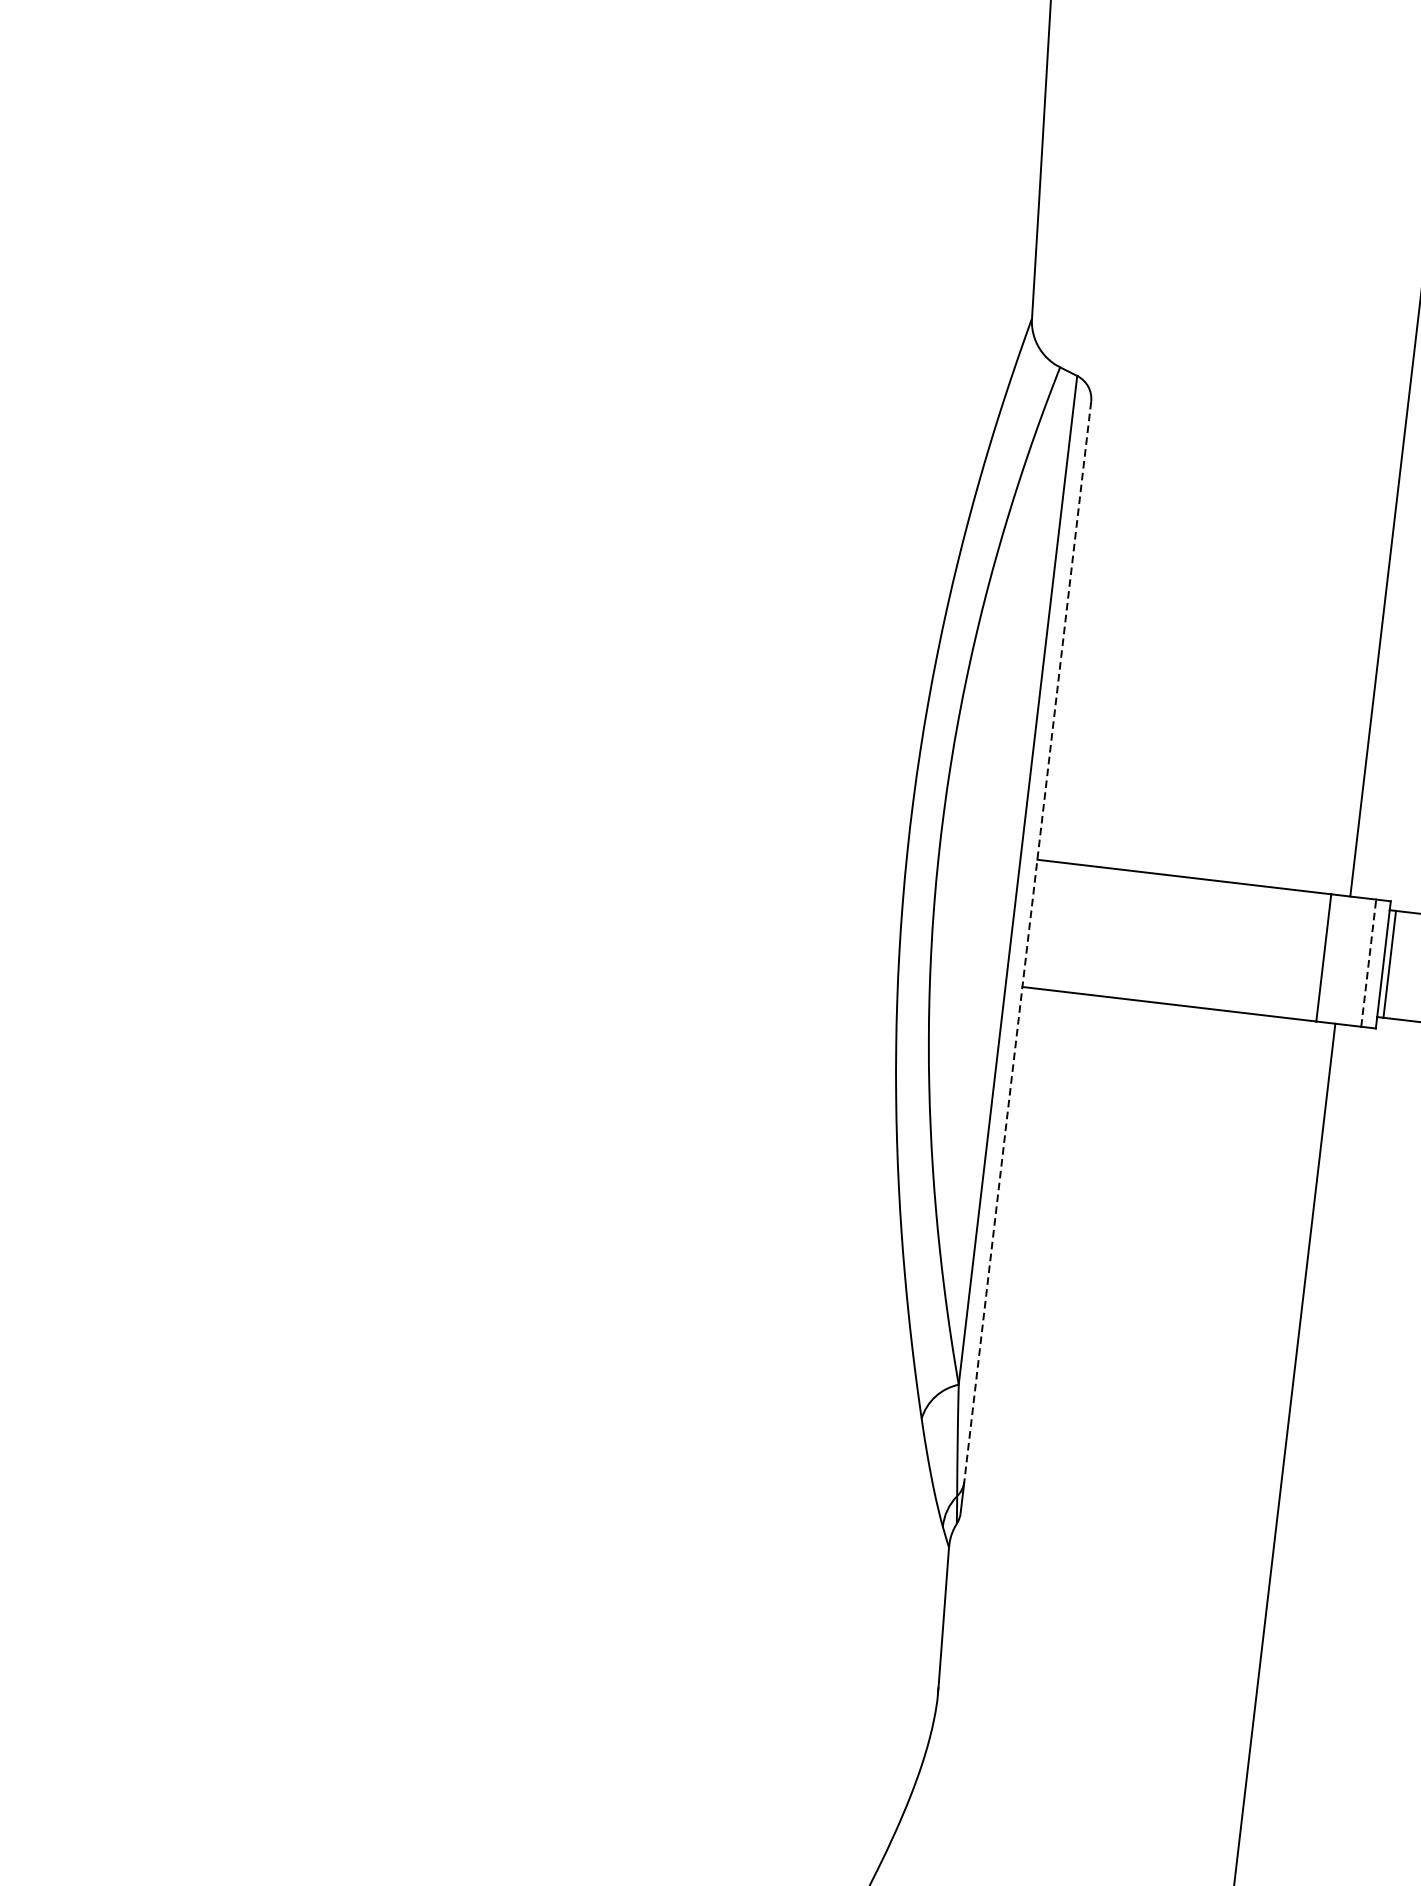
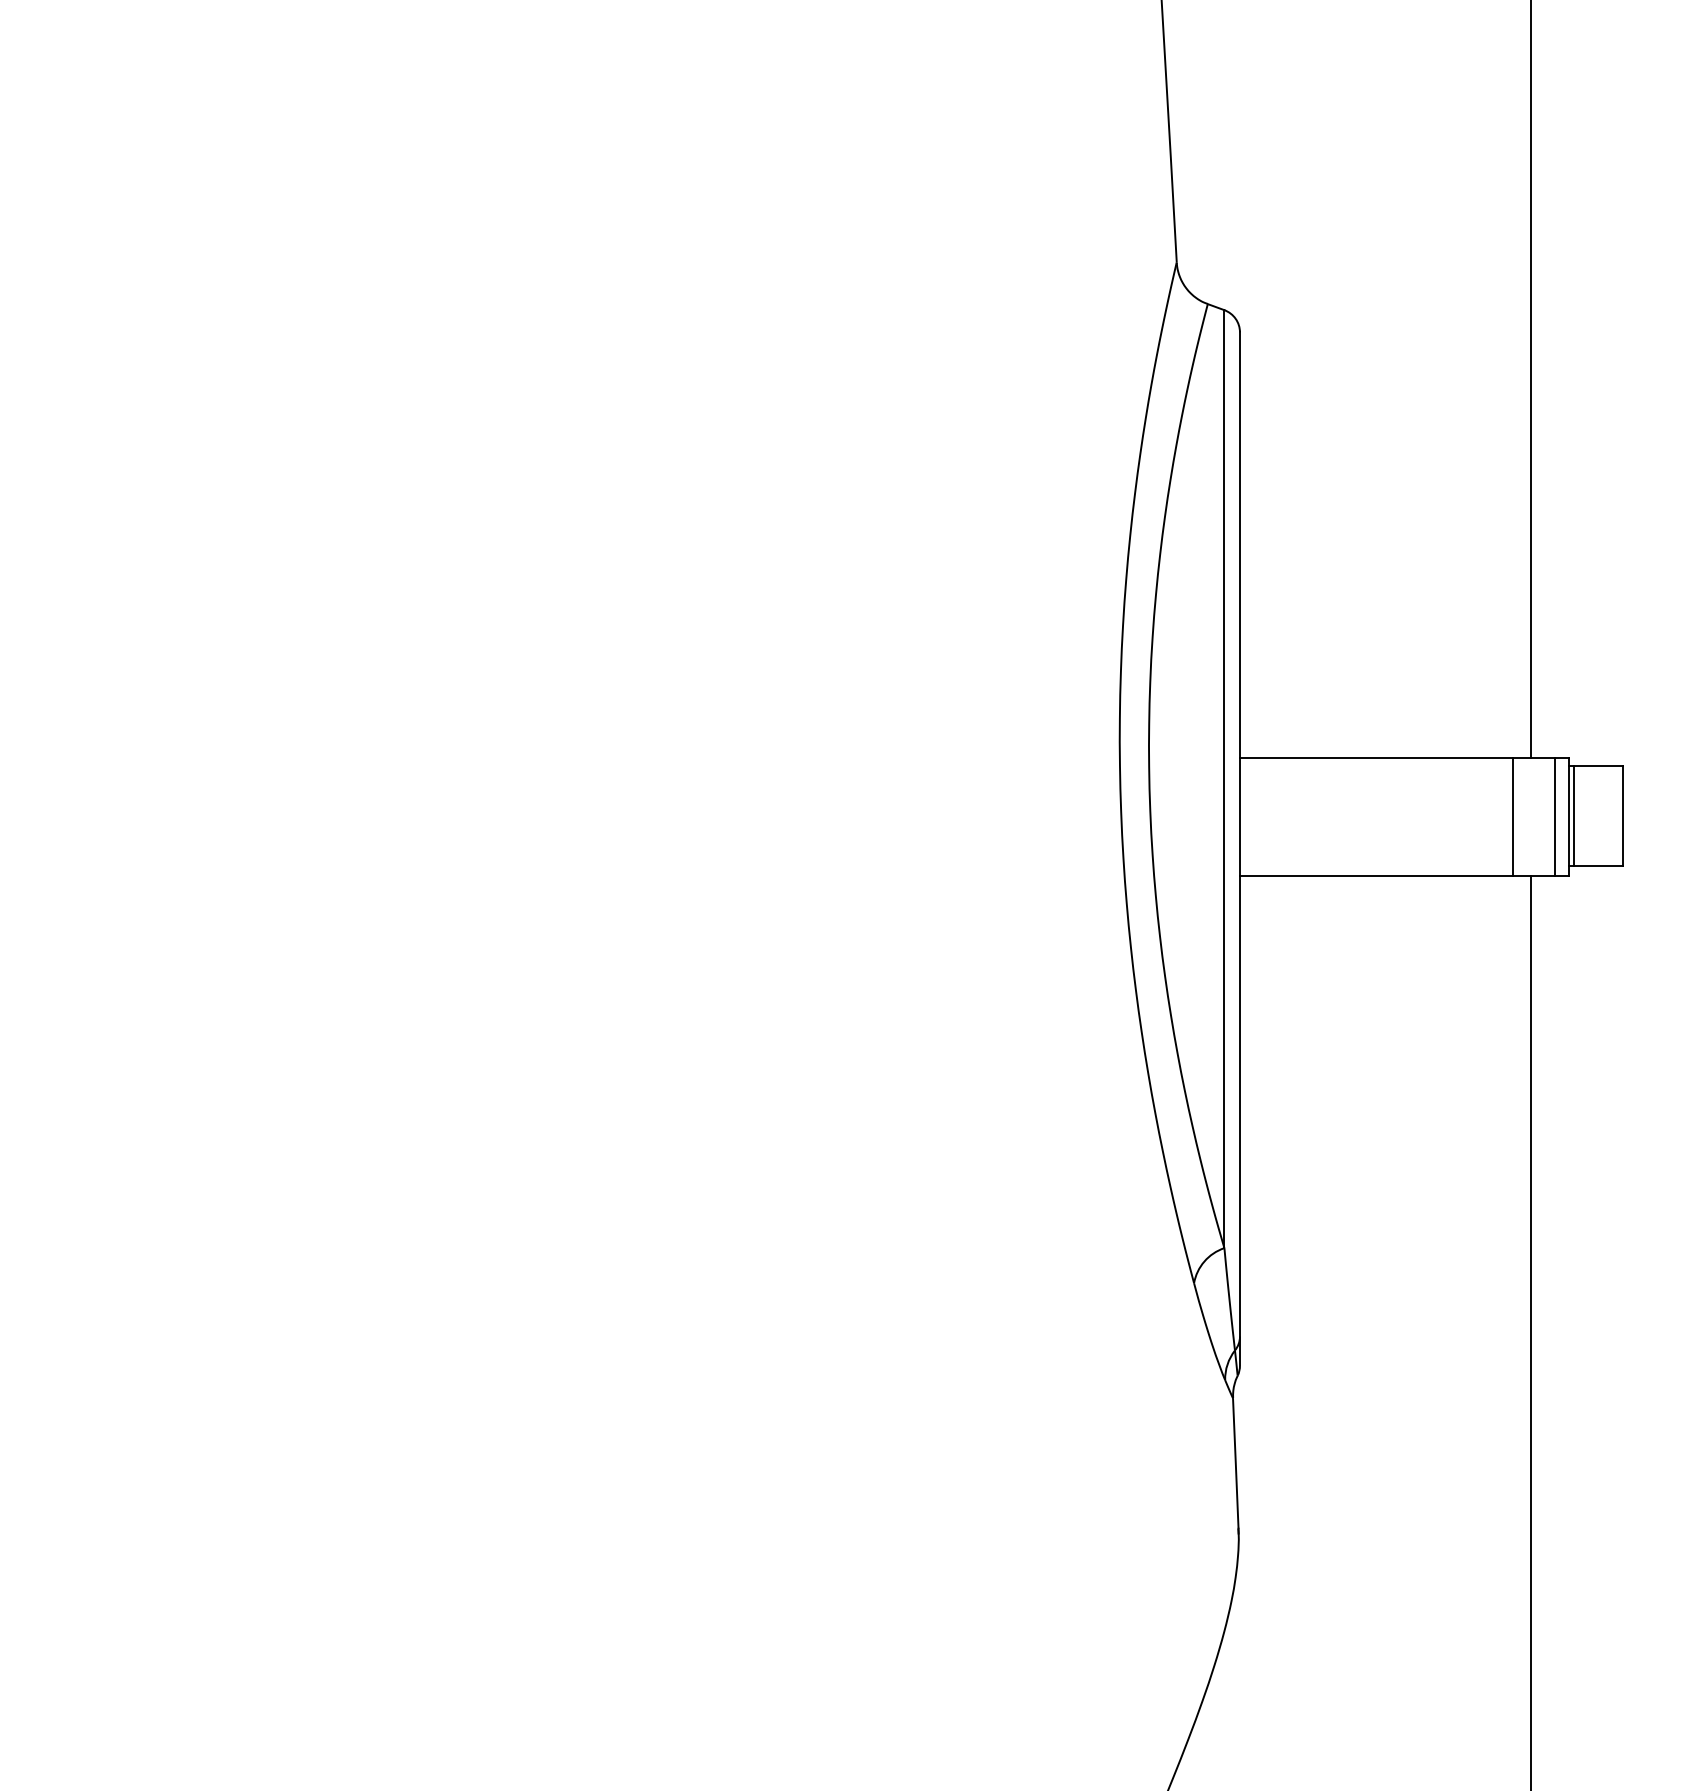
line: (1027, 942) -> (1239, 835), dashed -> solid
line: (1369, 962) -> (1555, 816), dashed -> solid

